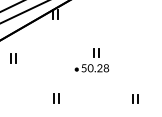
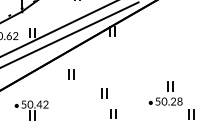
part: (91, 60) -> (165, 93), moved
part: (47, 77) -> (104, 93), added

